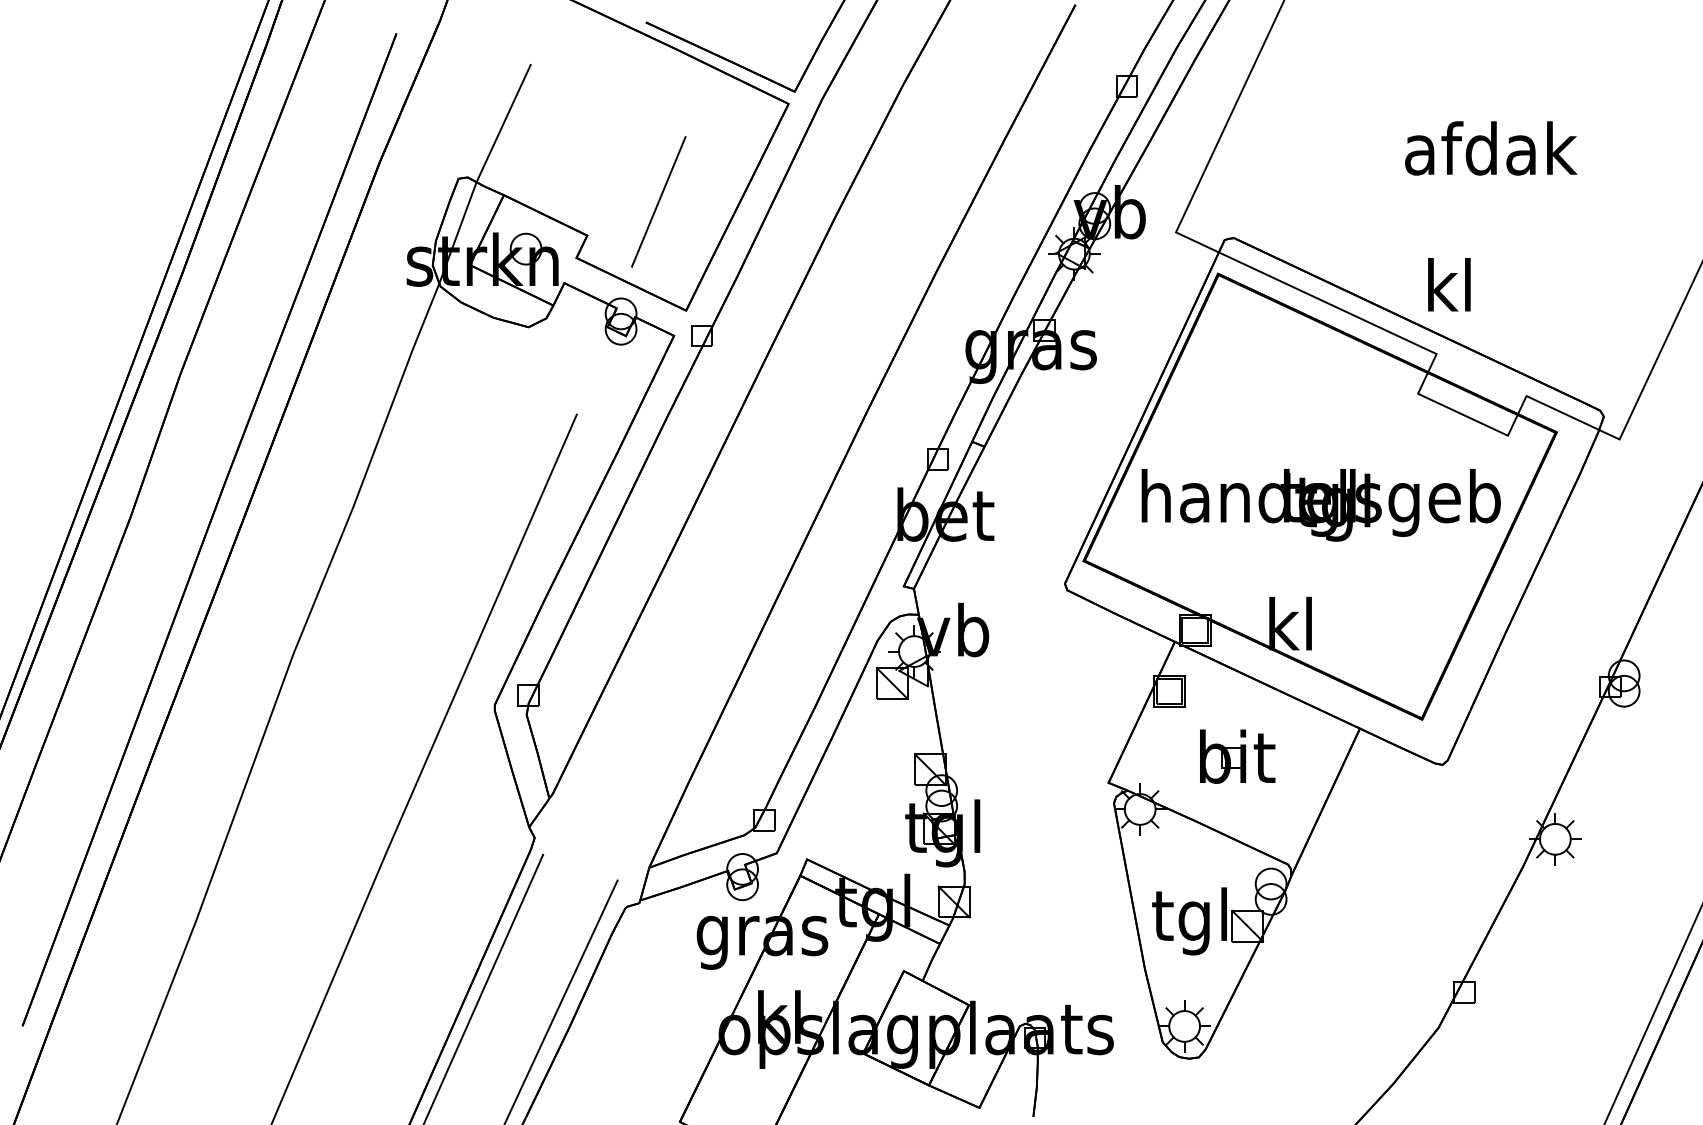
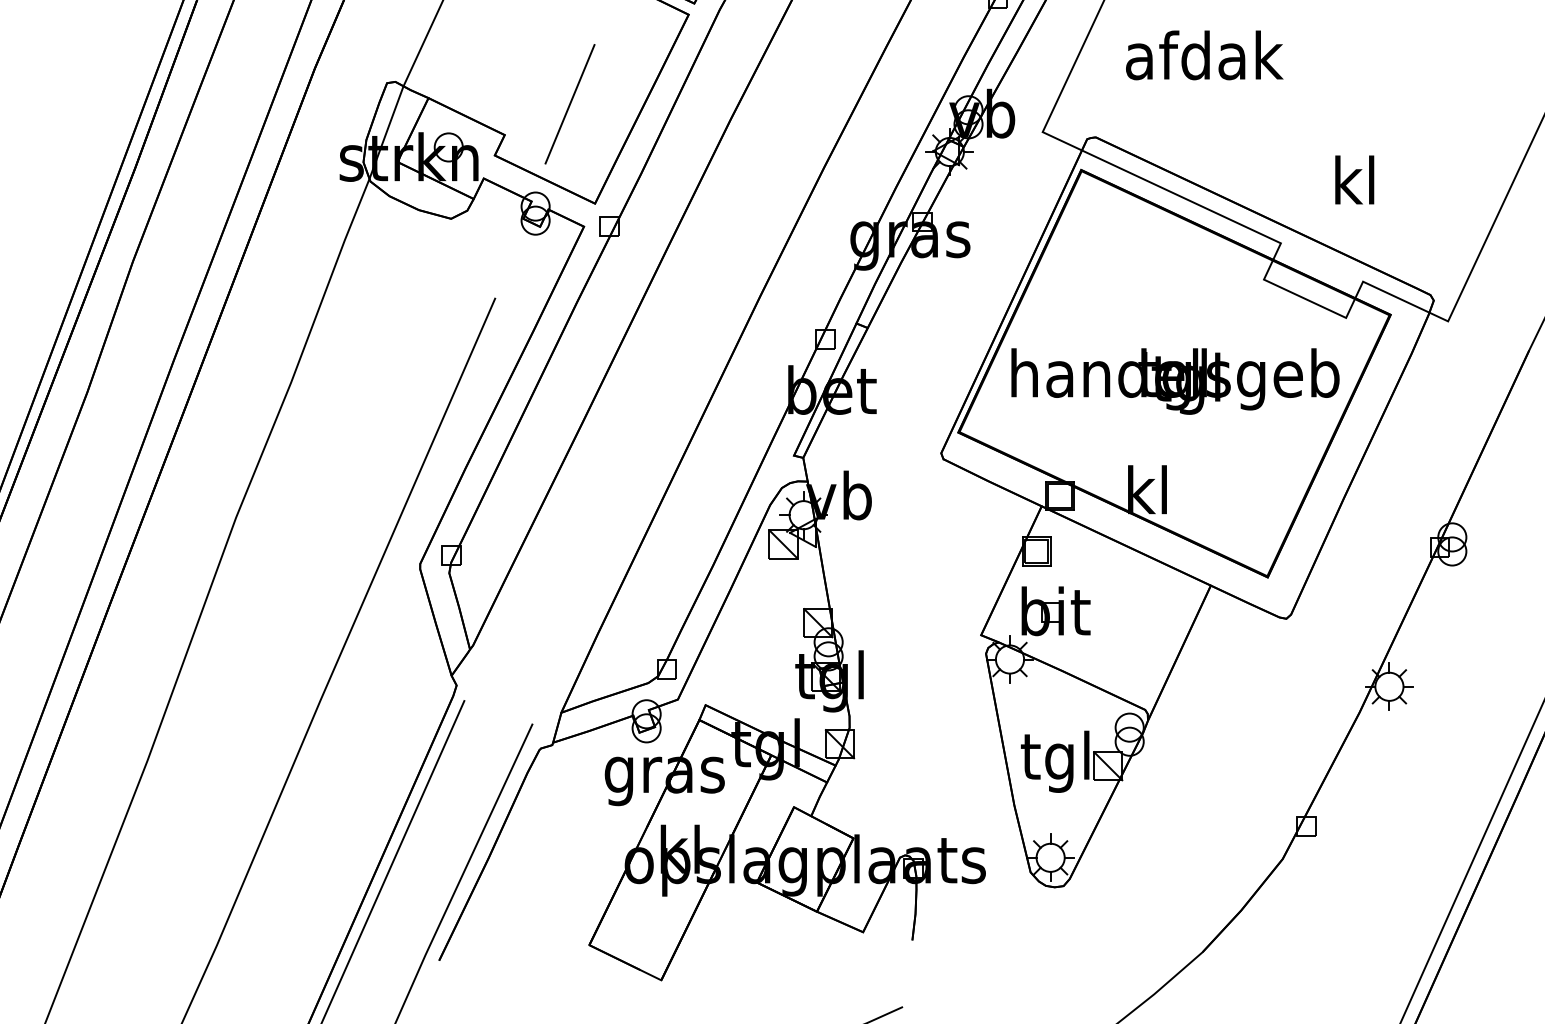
text: (1491, 148) -> (1204, 55), moved
text: (1449, 284) -> (1354, 179), moved
part: (1237, 756) -> (1055, 611), moved

